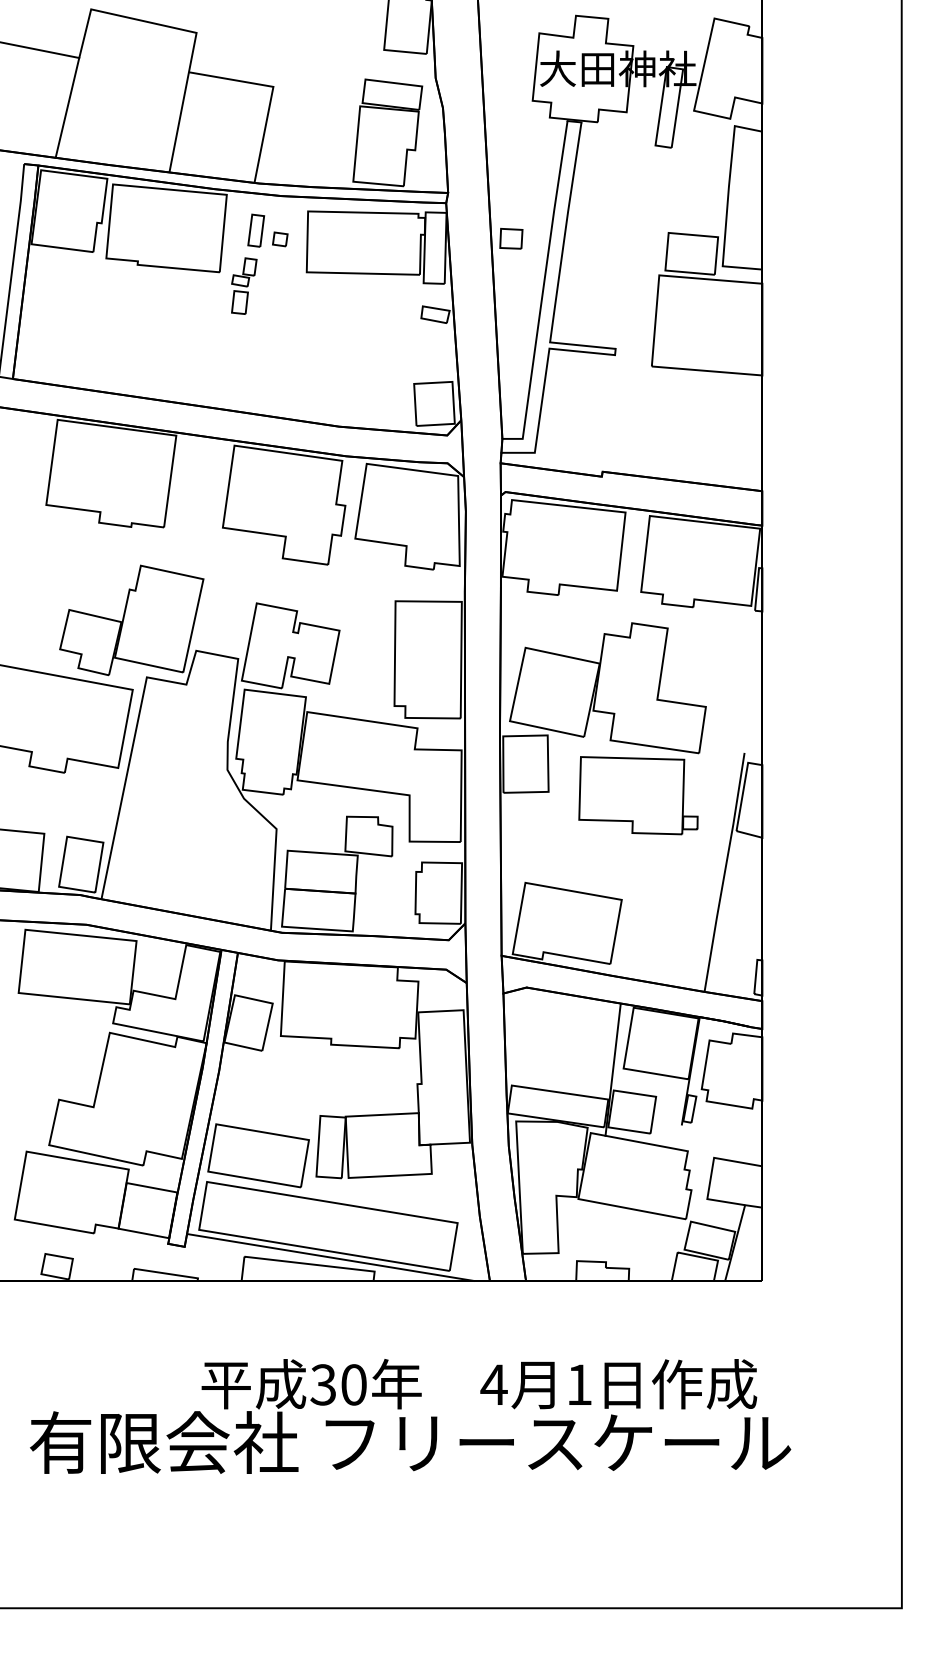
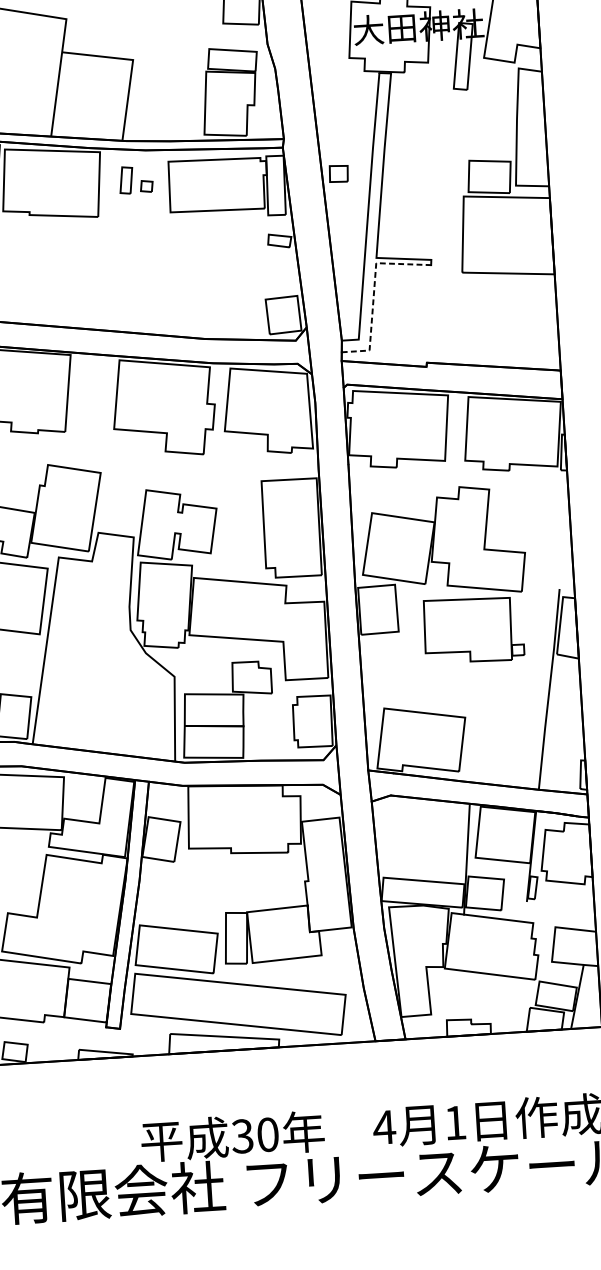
part: (244, 285) -> (119, 226), removed
line: (544, 385) -> (374, 294), solid -> dashed
line: (330, 1257) -> (241, 1030), removed

